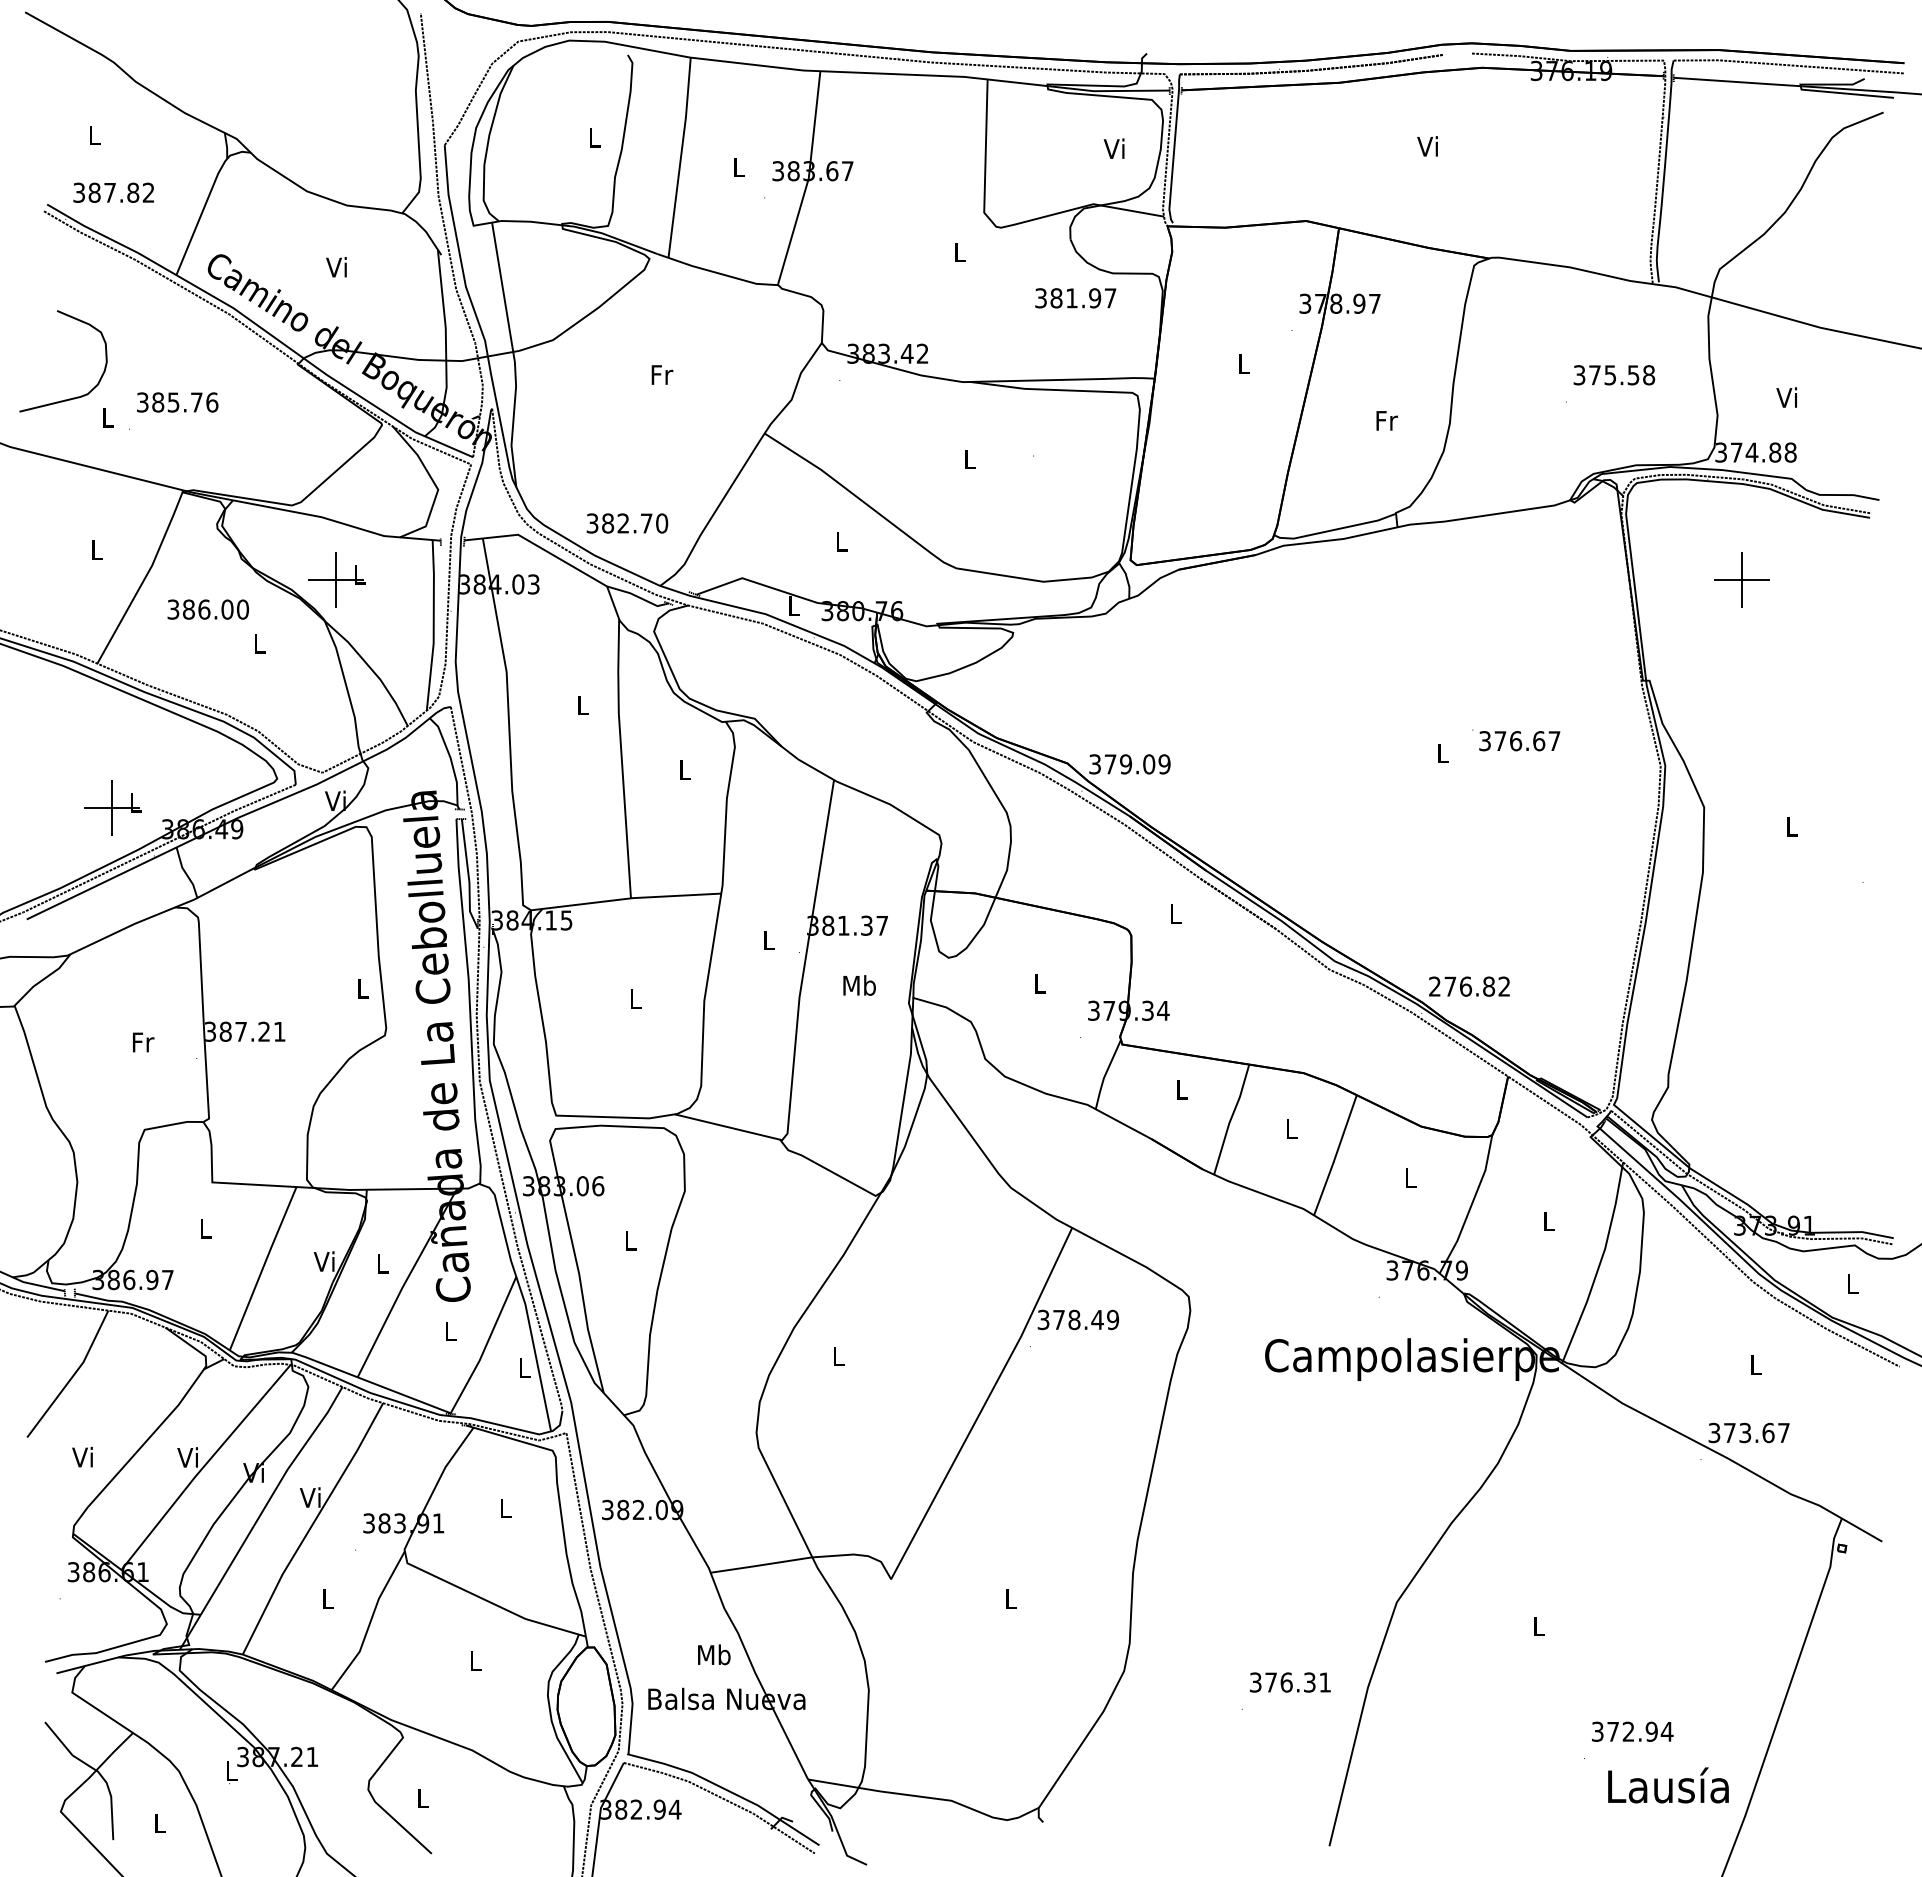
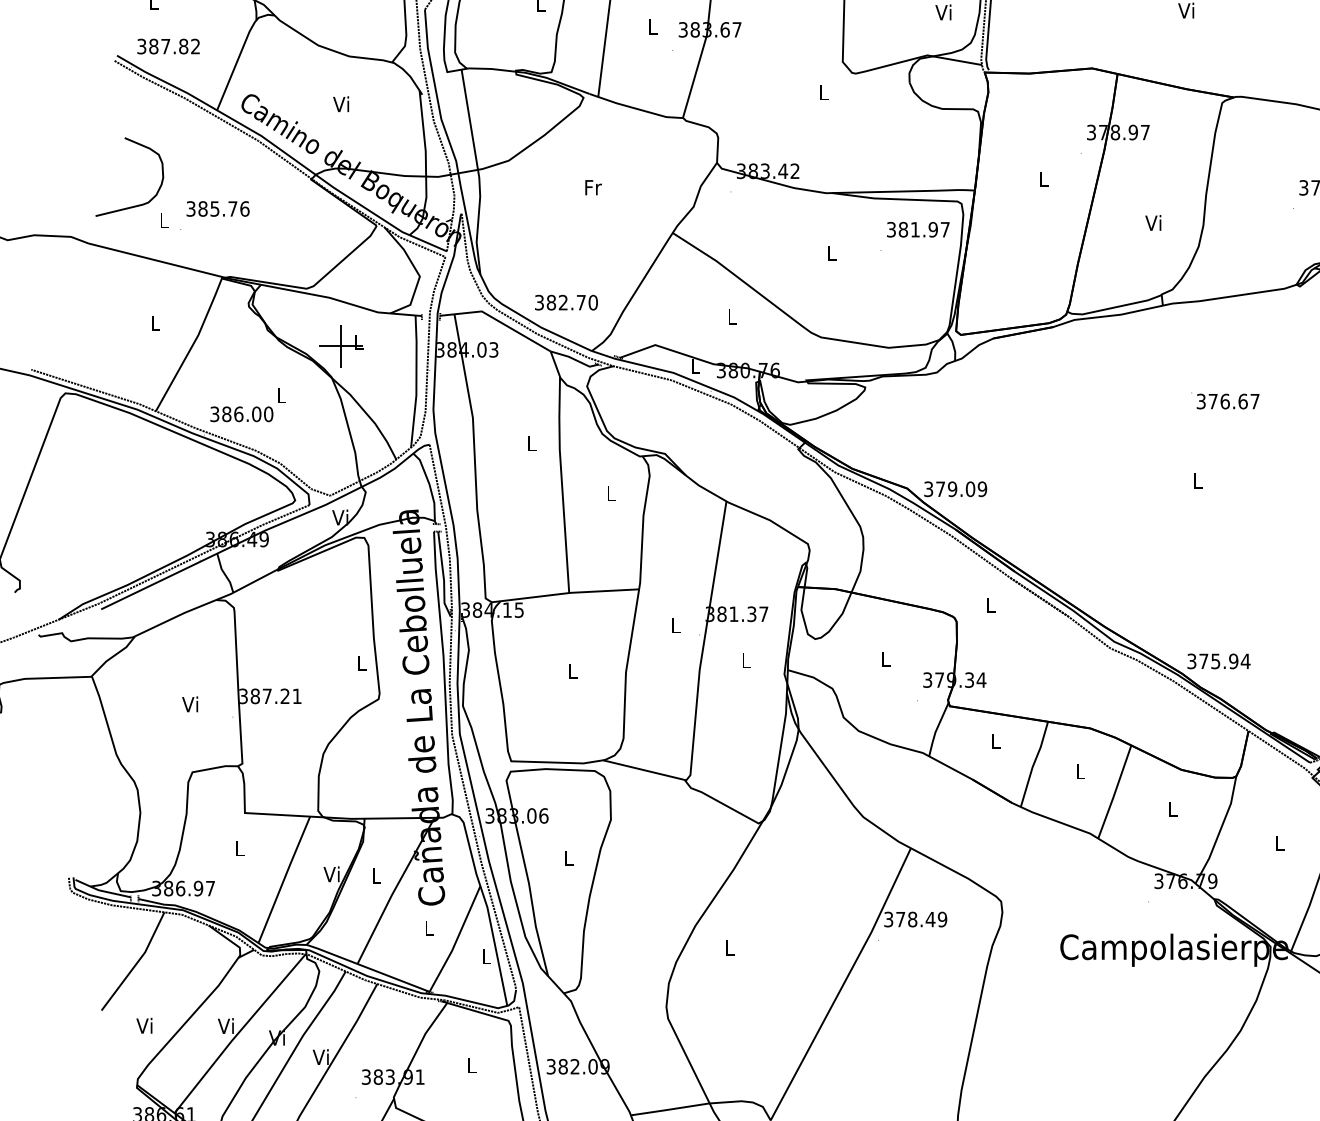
text: (1075, 298) -> (918, 229), moved
text: (1385, 420) -> (1153, 222), Fr -> Vi
text: (207, 609) -> (241, 414), moved
text: (1516, 740) -> (1225, 401), moved
part: (112, 807) -> (167, 522), removed
text: (859, 985) -> (746, 660), Mb -> L
text: (1469, 986) -> (1218, 661), 276.82 -> 375.94
text: (142, 1041) -> (190, 703), Fr -> Vi

